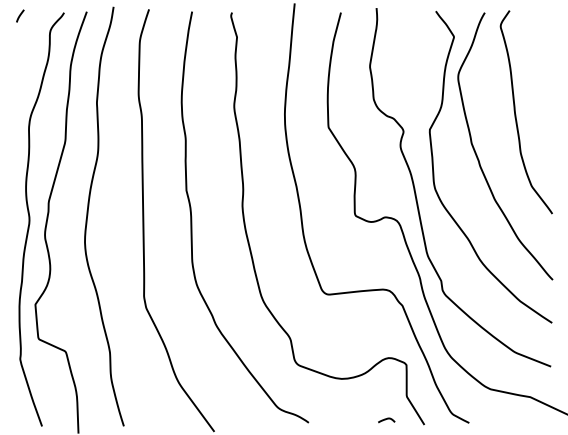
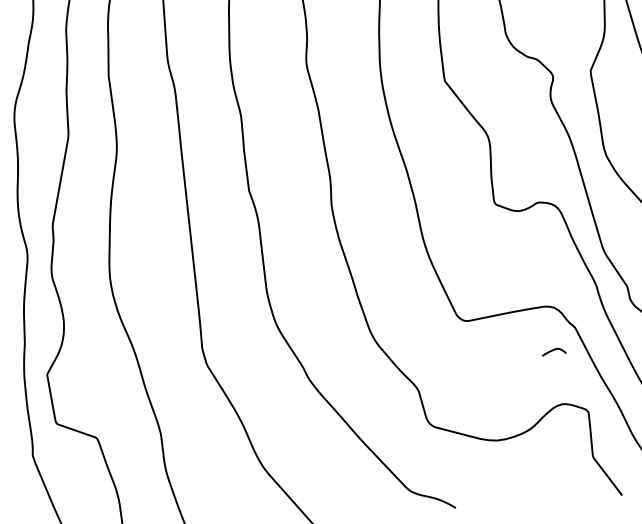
curve: (386, 419) -> (553, 350), moved

